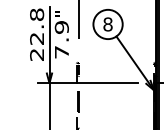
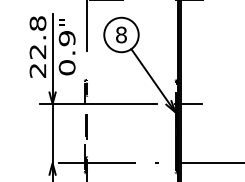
text: (61, 52) -> (66, 67), 7.9 -> 0.9

